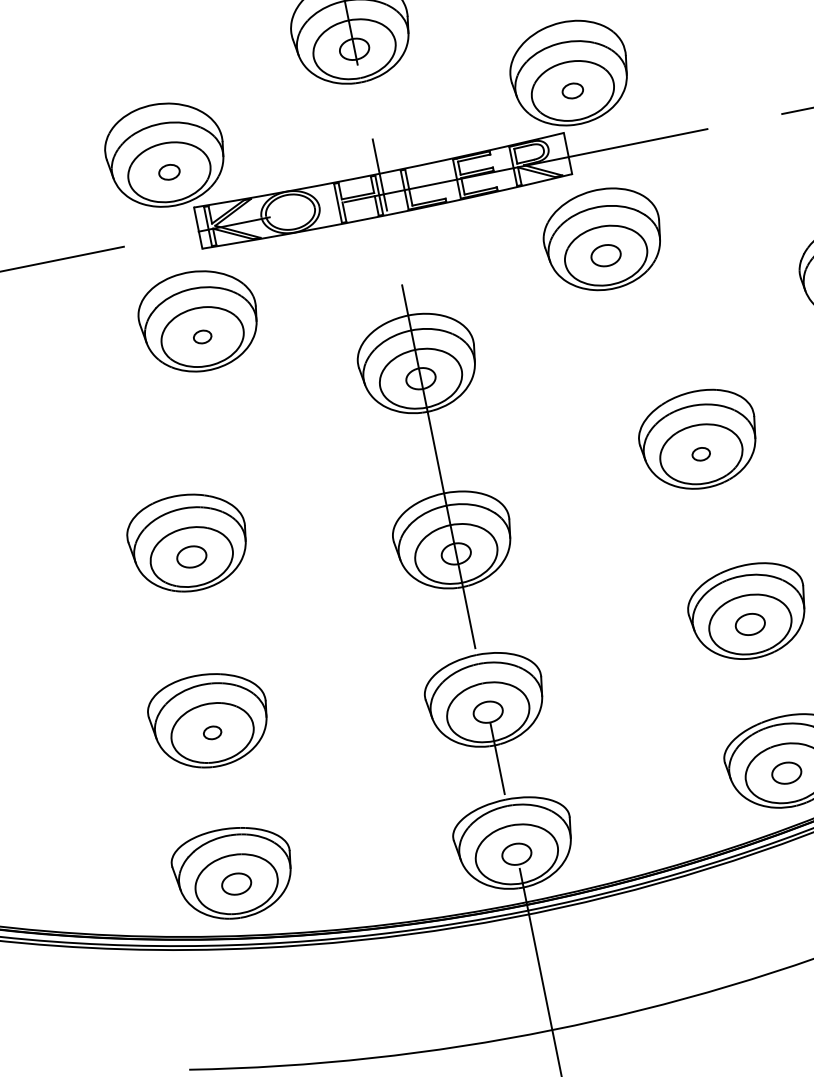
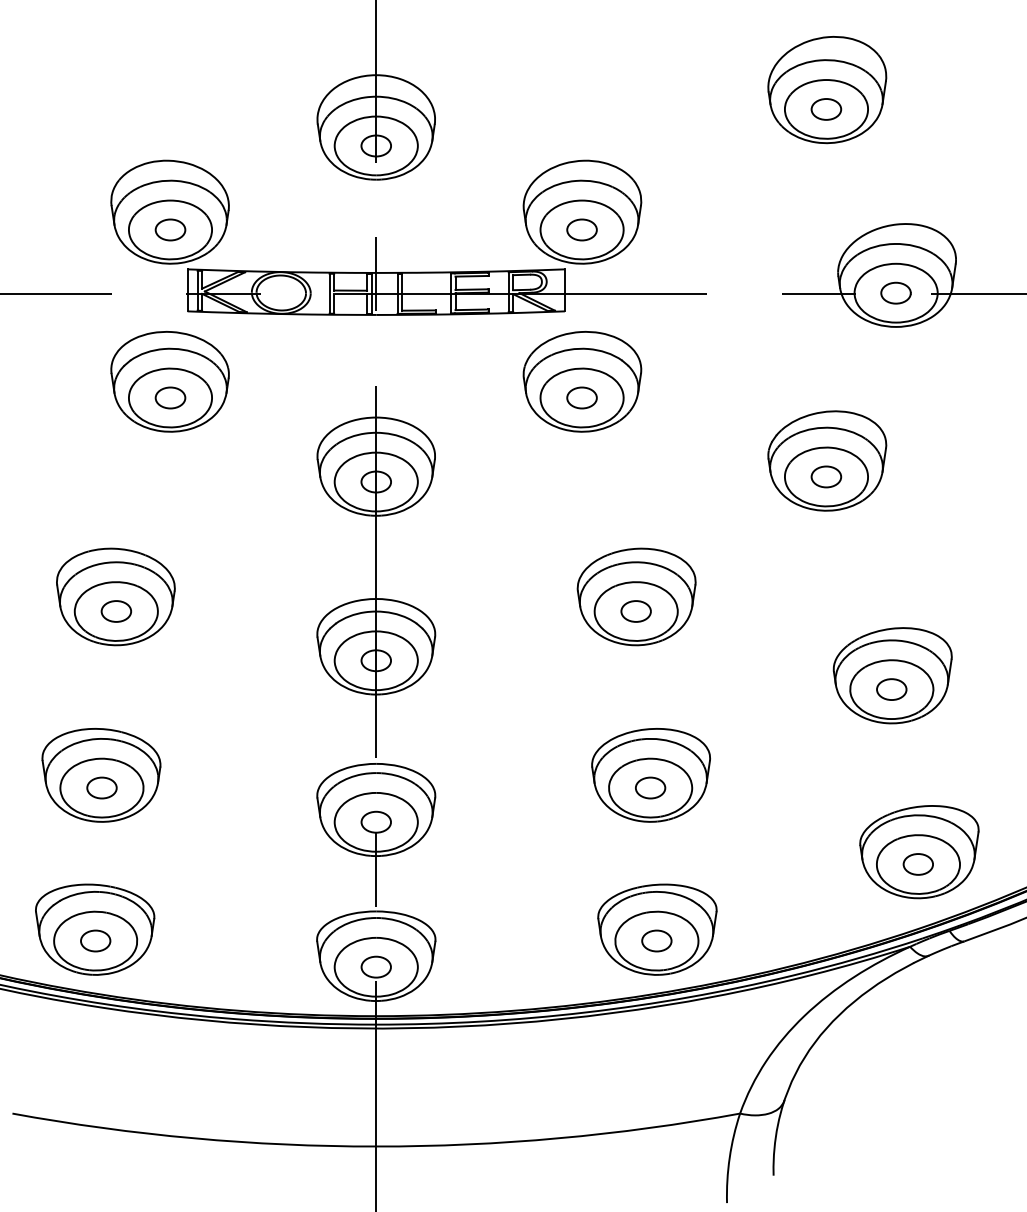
part: (572, 90) -> (581, 229), size x1.43
part: (169, 171) -> (170, 229), size x1.43
part: (202, 336) -> (170, 397), size x1.67
part: (700, 454) -> (635, 611), size x1.67
part: (212, 732) -> (101, 787), size x1.67

